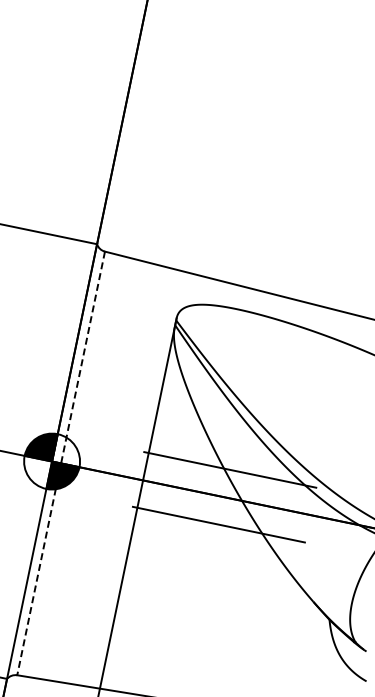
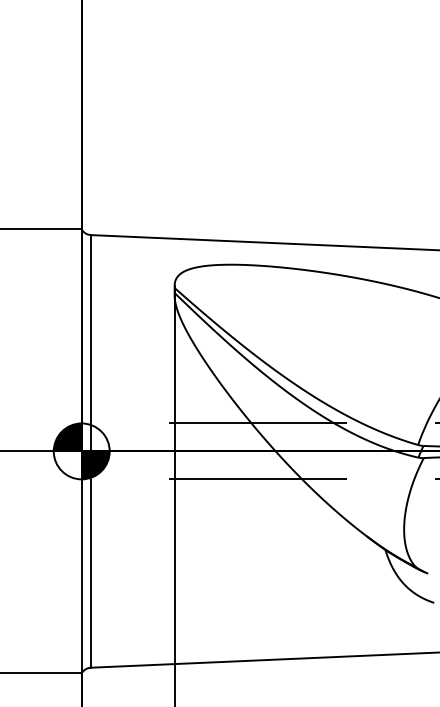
line: (60, 463) -> (90, 451), dashed -> solid

